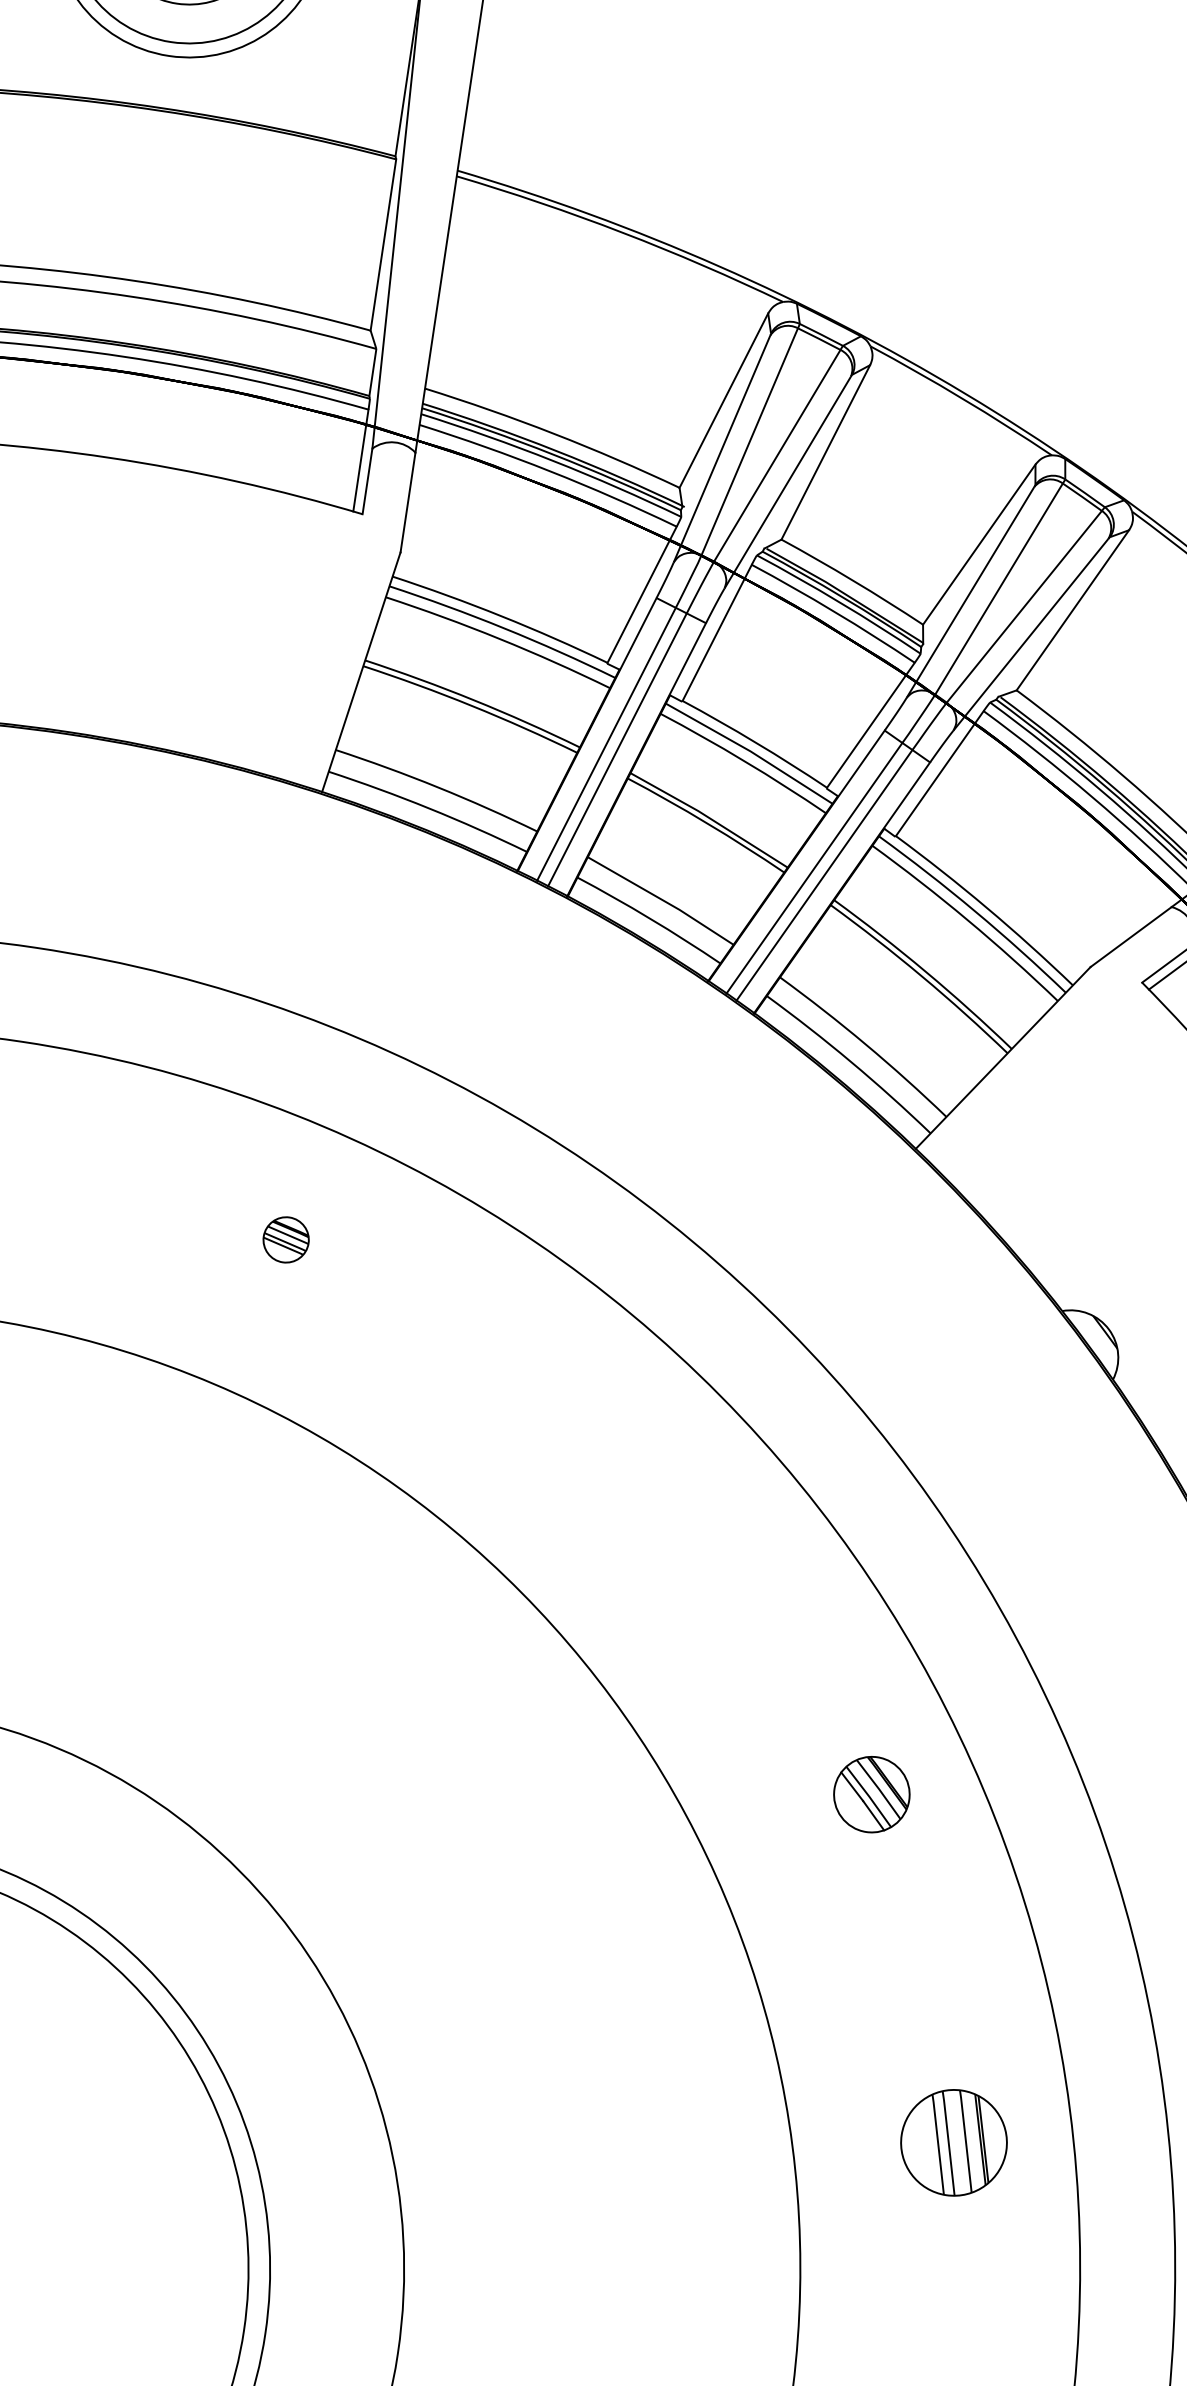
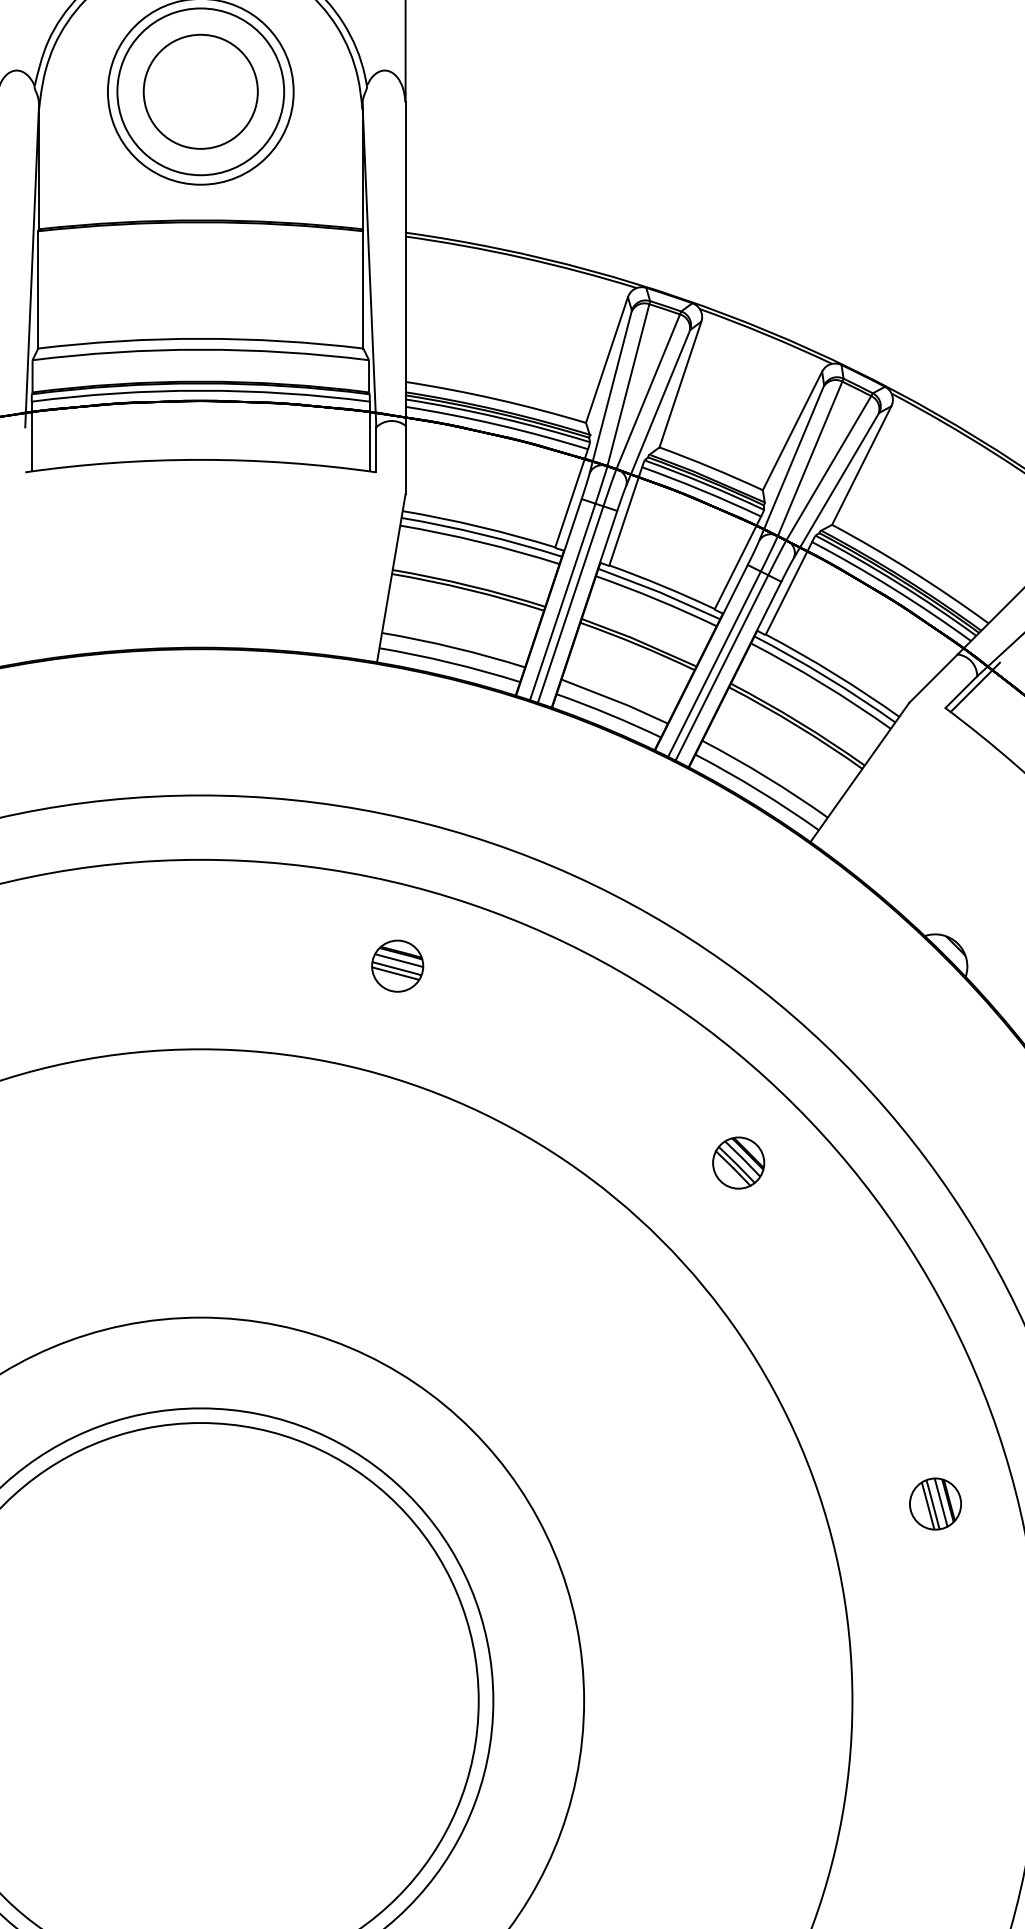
part: (285, 1238) -> (397, 965), size x1.67
part: (871, 1793) -> (738, 1162), moved
part: (954, 2141) -> (935, 1503), size x0.71

